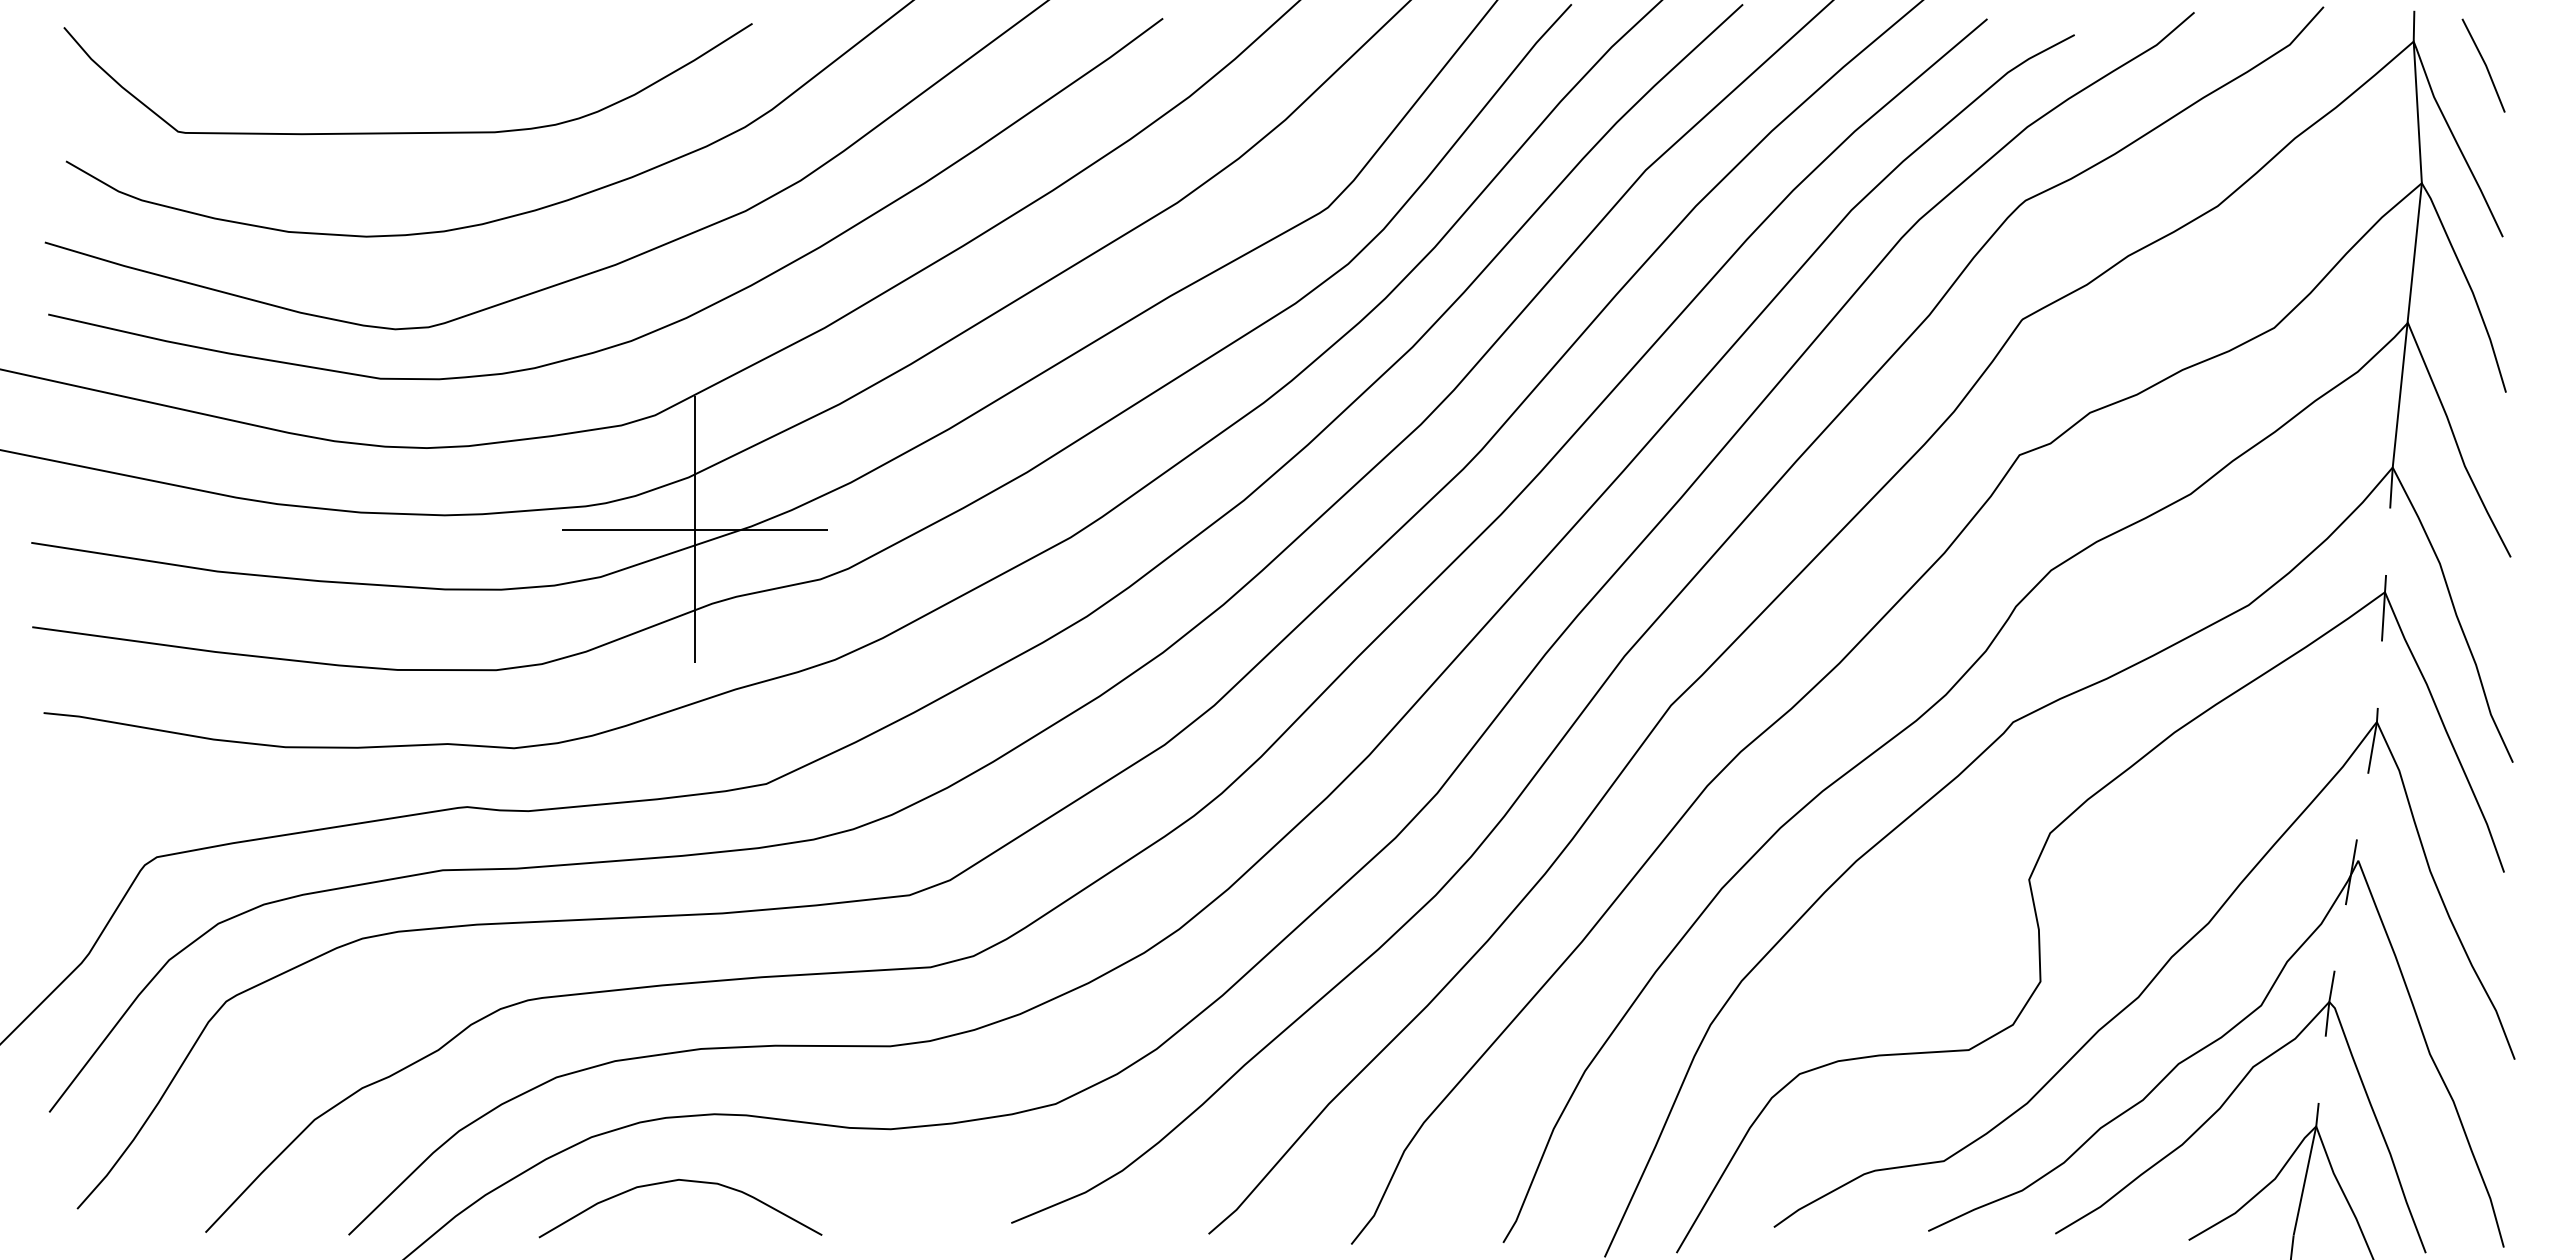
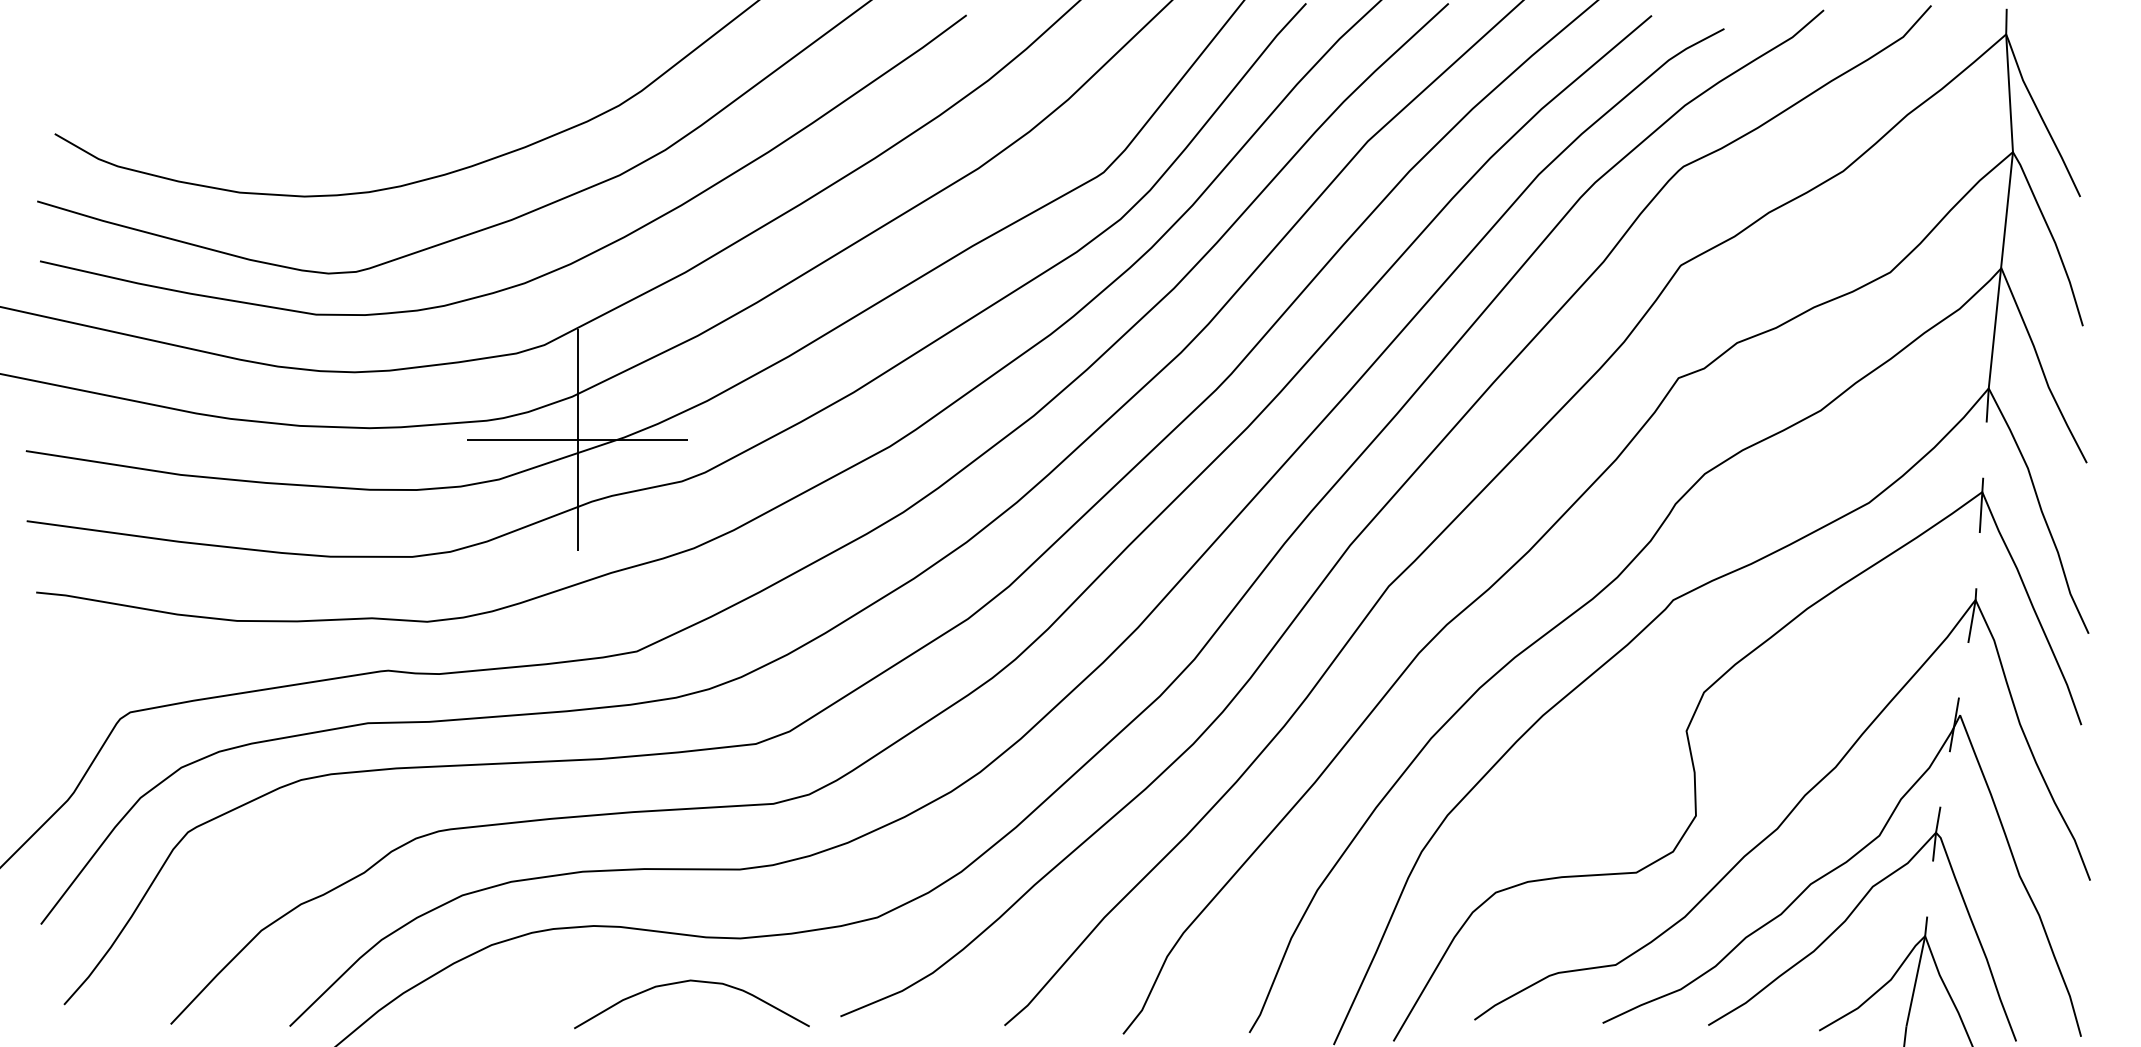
line: (2484, 64) -> (2065, 53), removed
curve: (407, 132) -> (338, 109), removed
curve: (682, 1181) -> (693, 981), moved

